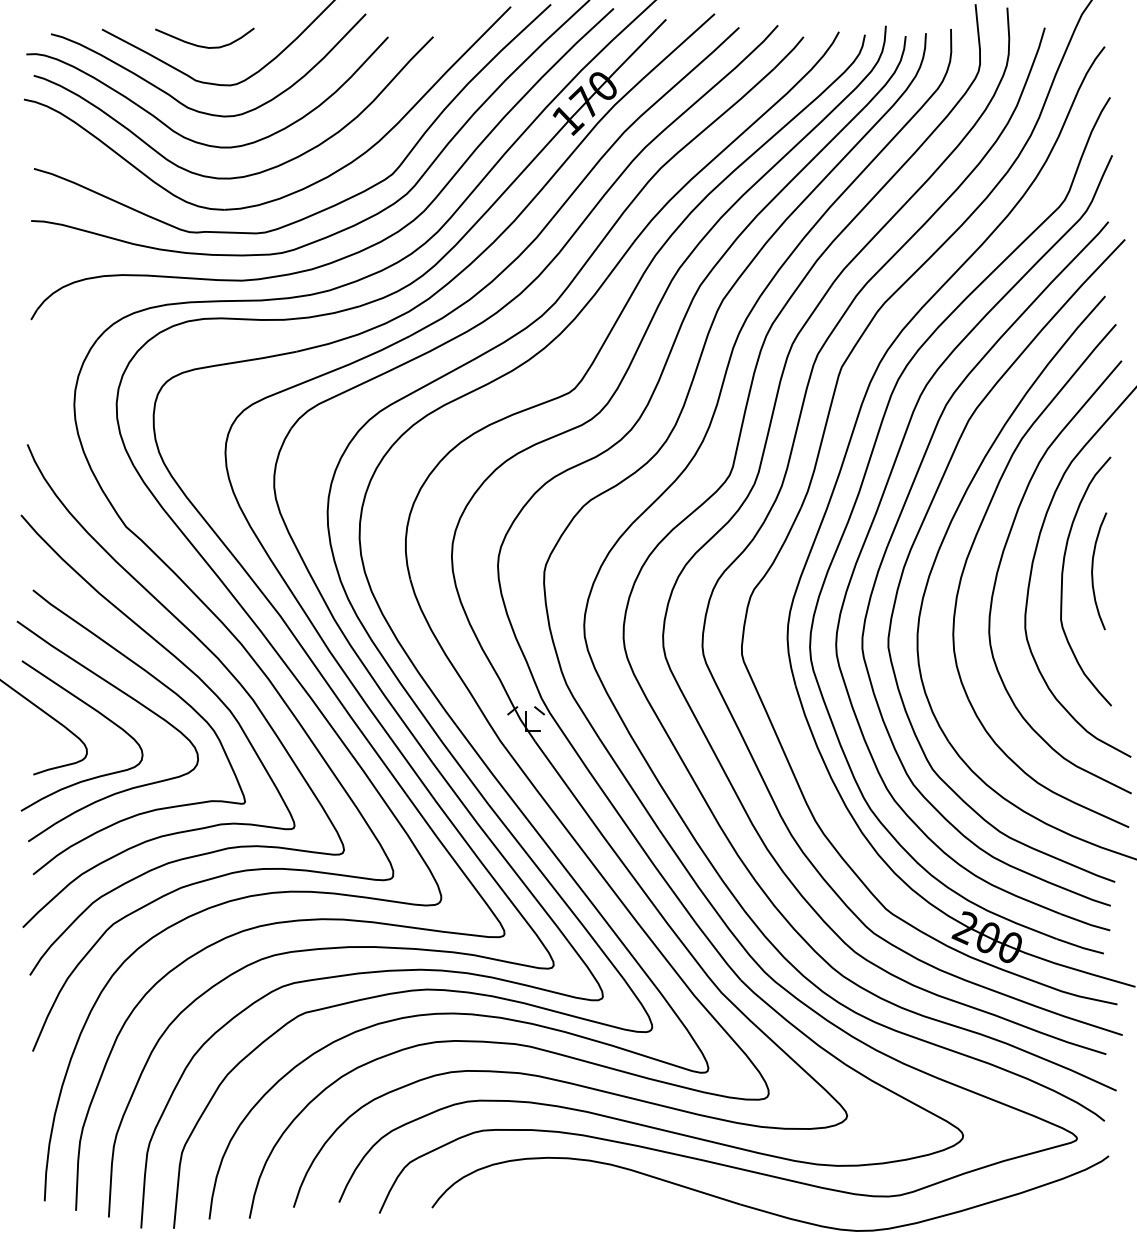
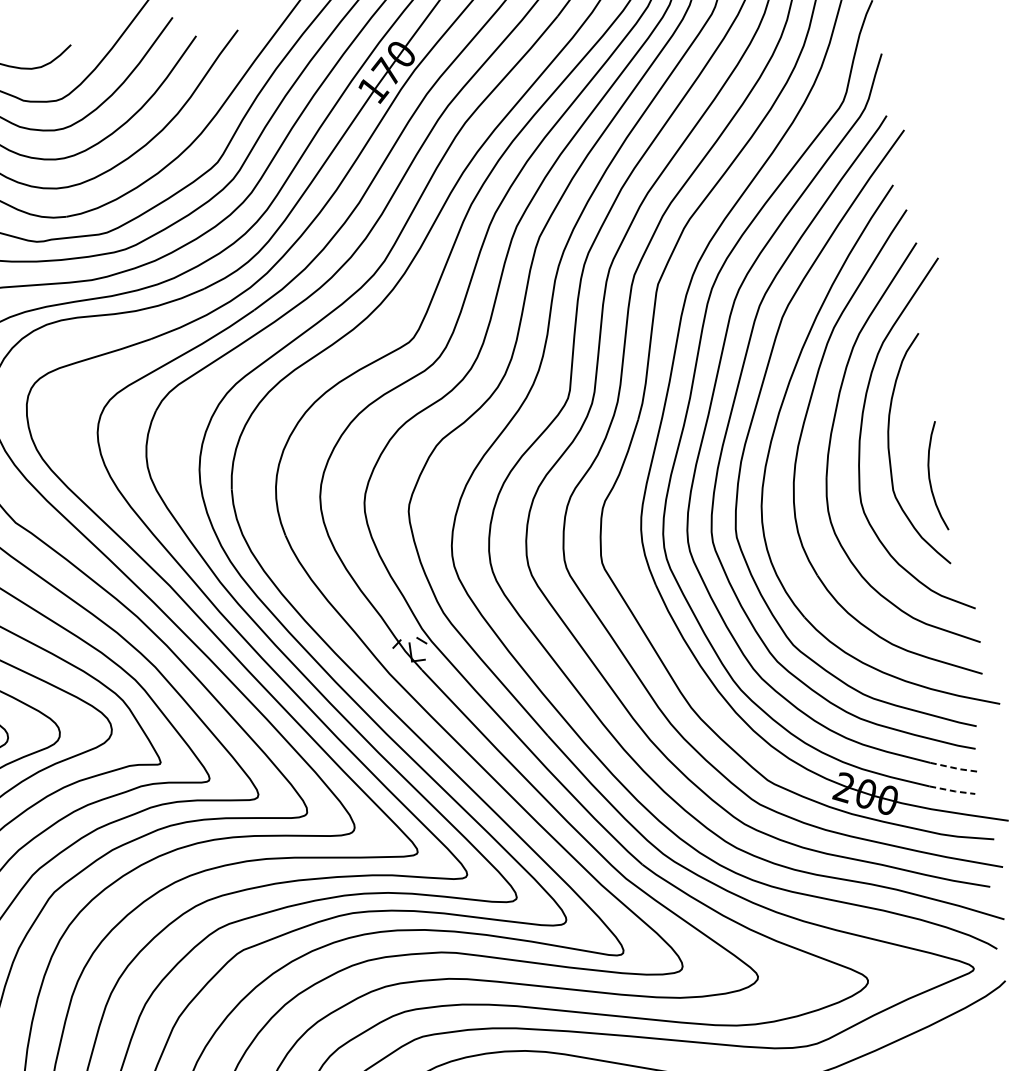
curve: (1093, 570) -> (930, 476), moved
line: (1085, 923) -> (954, 768), solid -> dashed
line: (1080, 947) -> (952, 791), solid -> dashed

